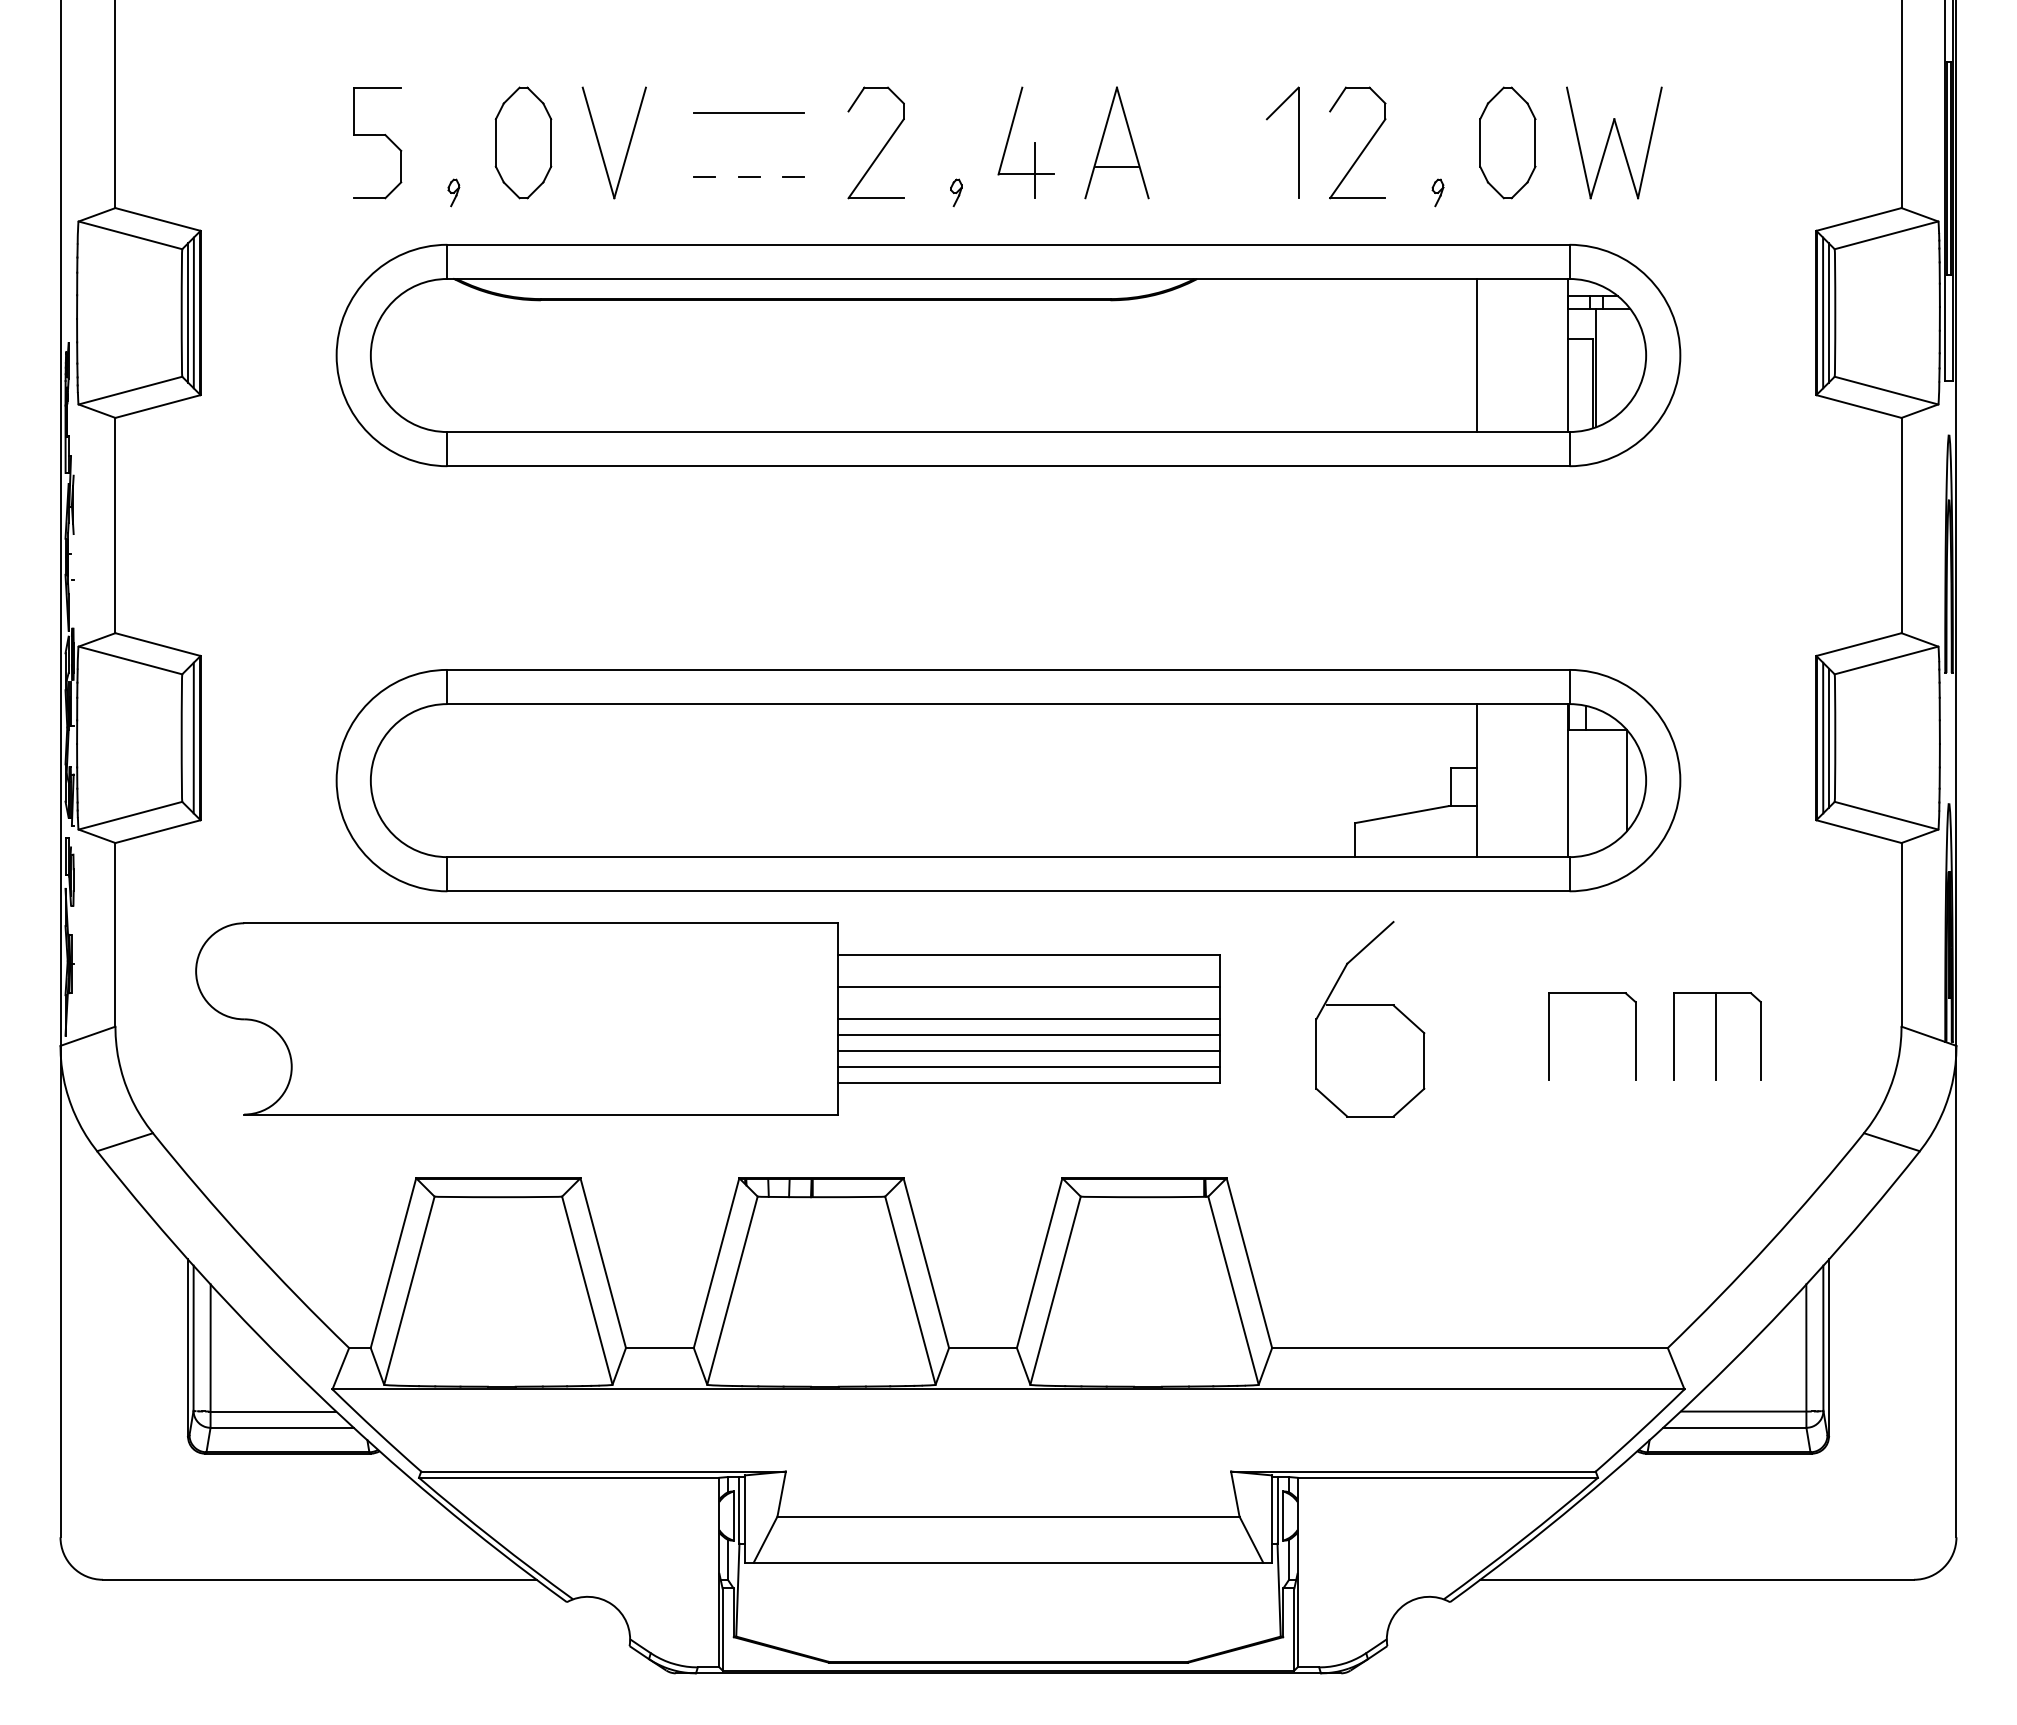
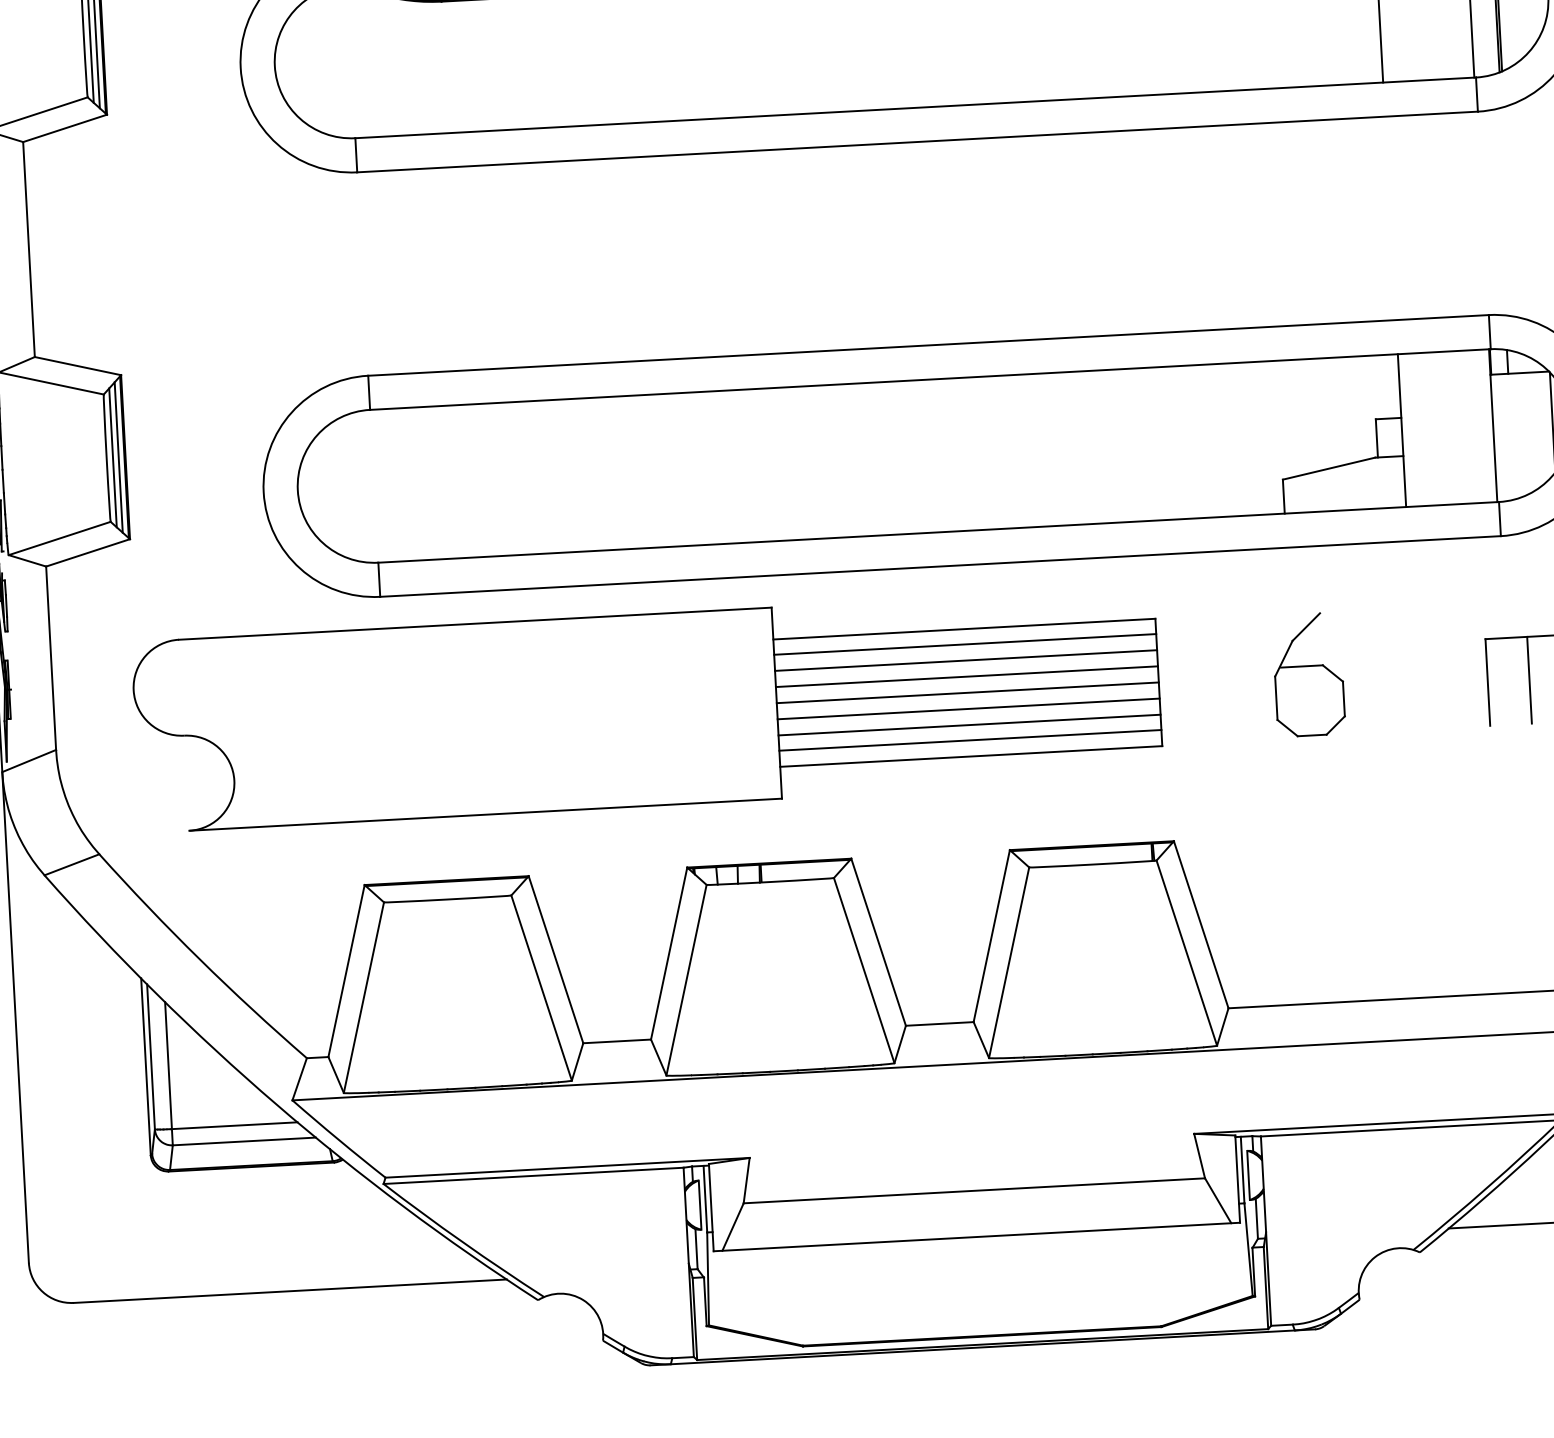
line: (188, 737) -> (113, 457), added
line: (1028, 970) -> (964, 644), added
line: (1028, 1002) -> (966, 676), added
part: (1370, 1019) -> (1308, 674), size x0.62
line: (1590, 1036) -> (1529, 679), added

